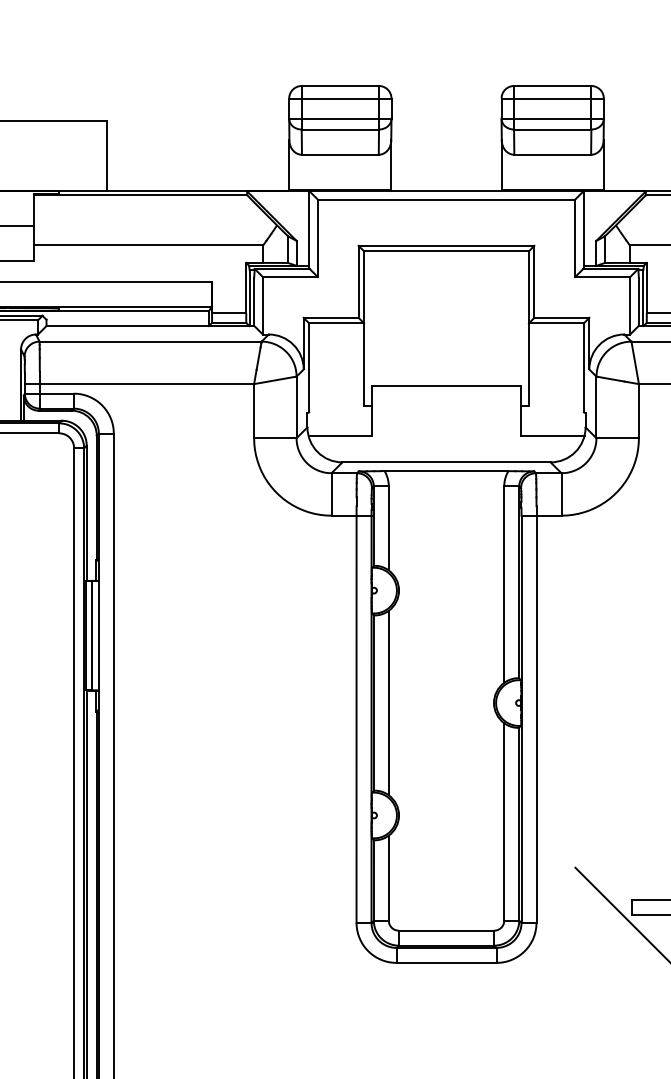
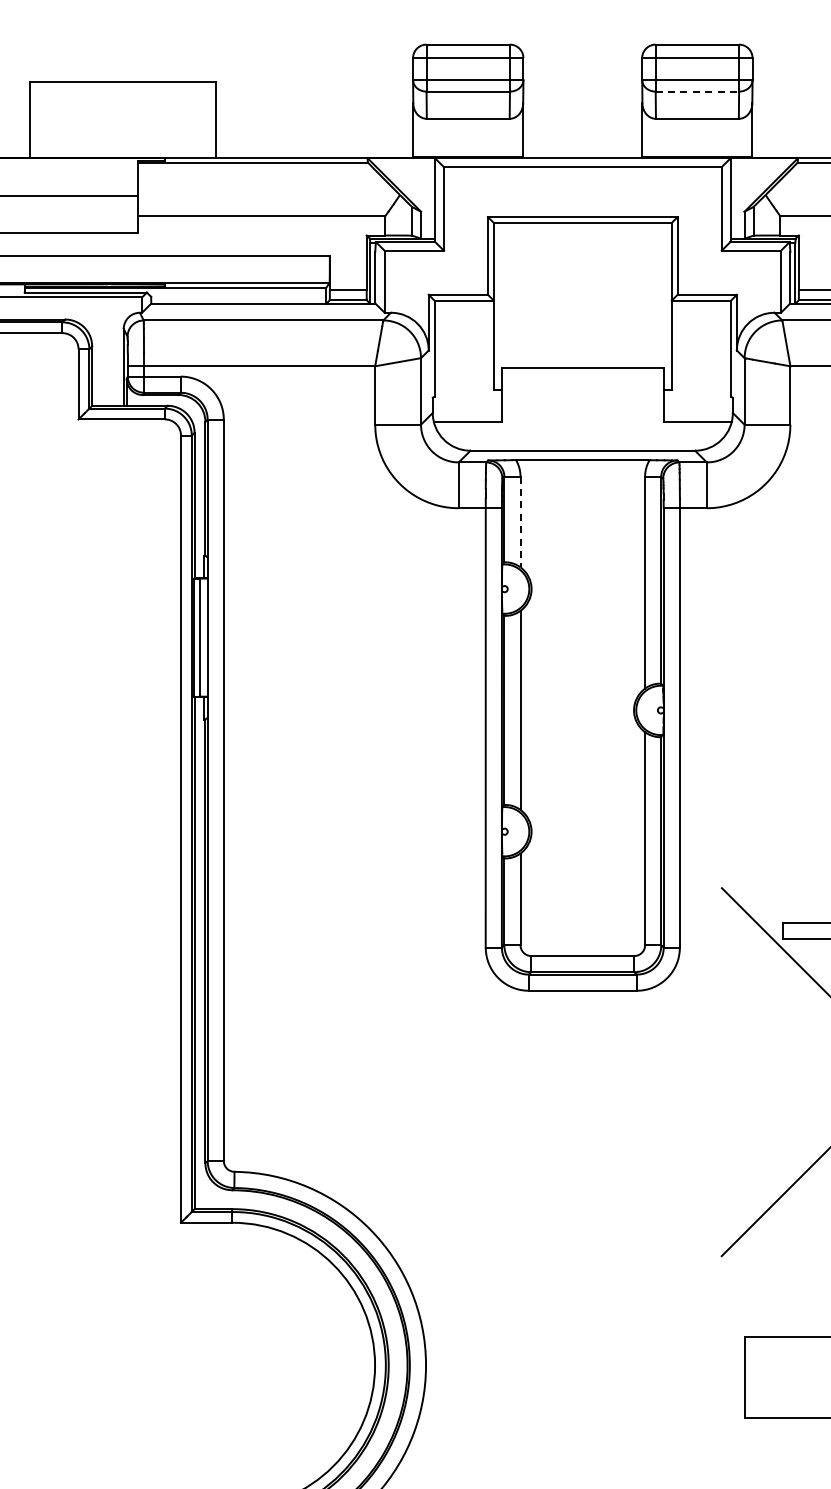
line: (552, 129) -> (697, 91), solid -> dashed
line: (388, 528) -> (520, 522), solid -> dashed

